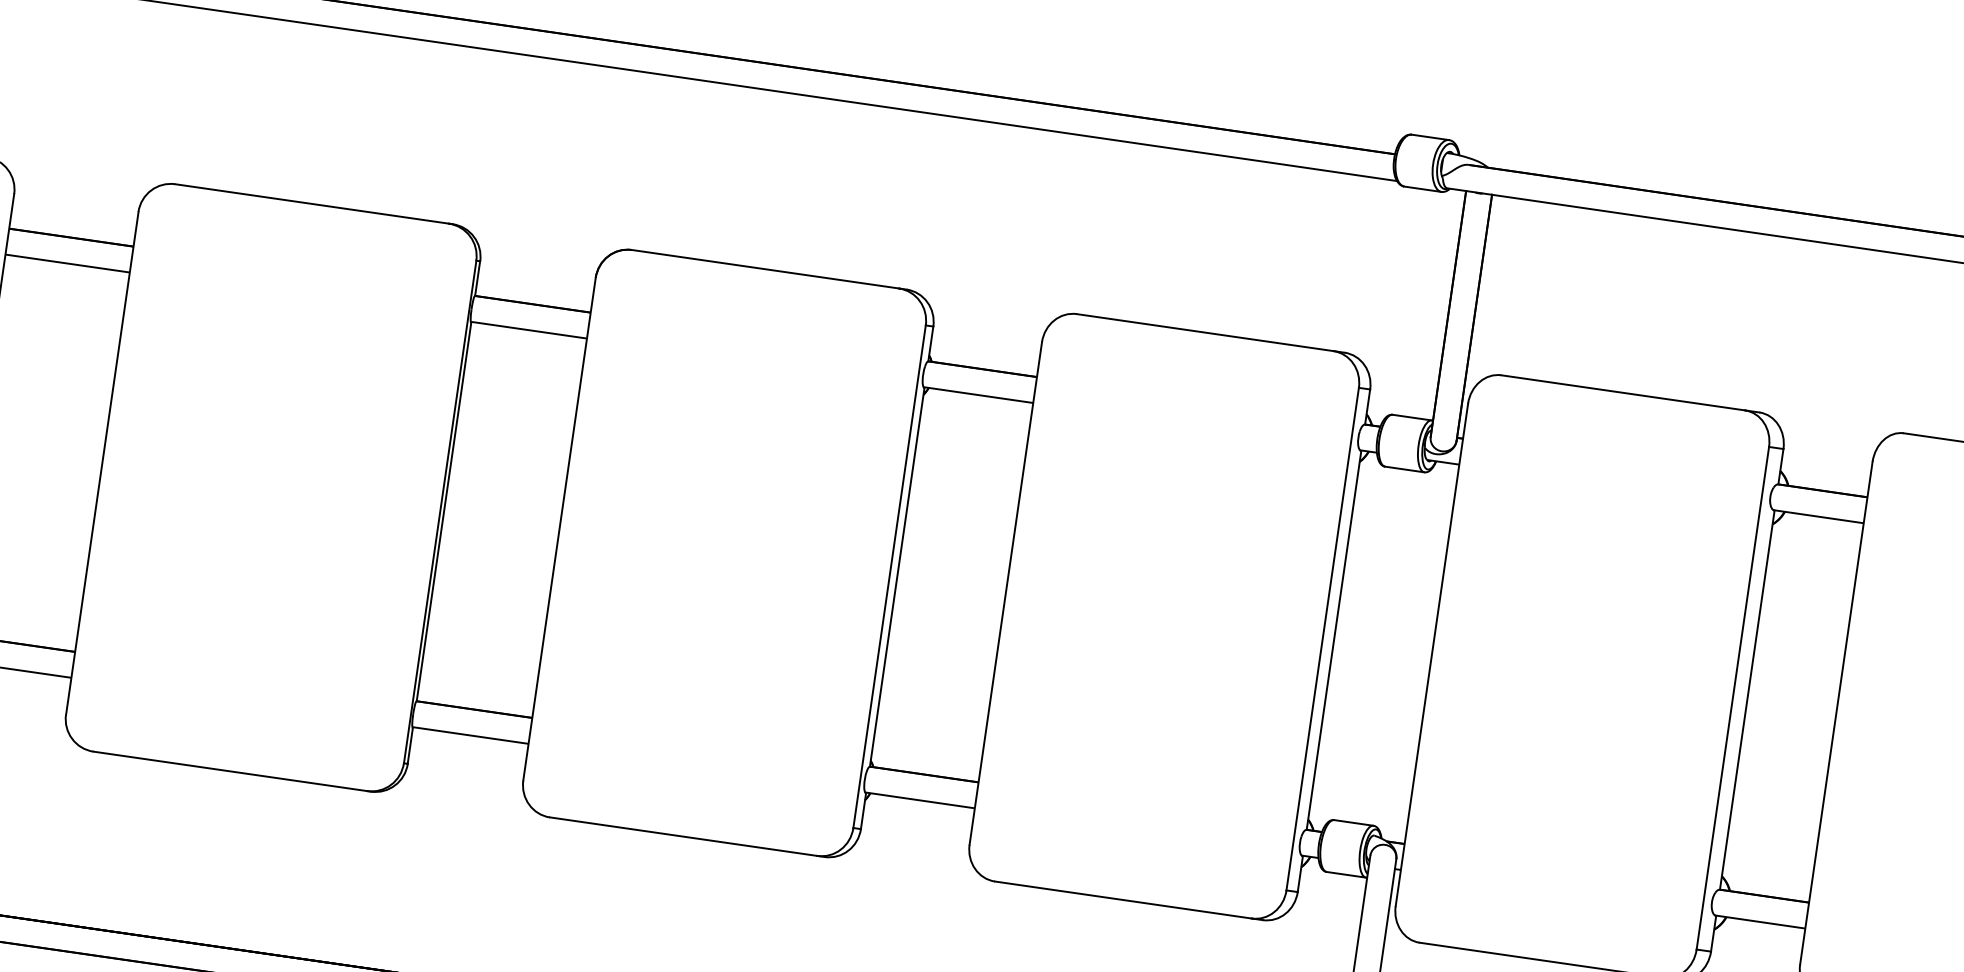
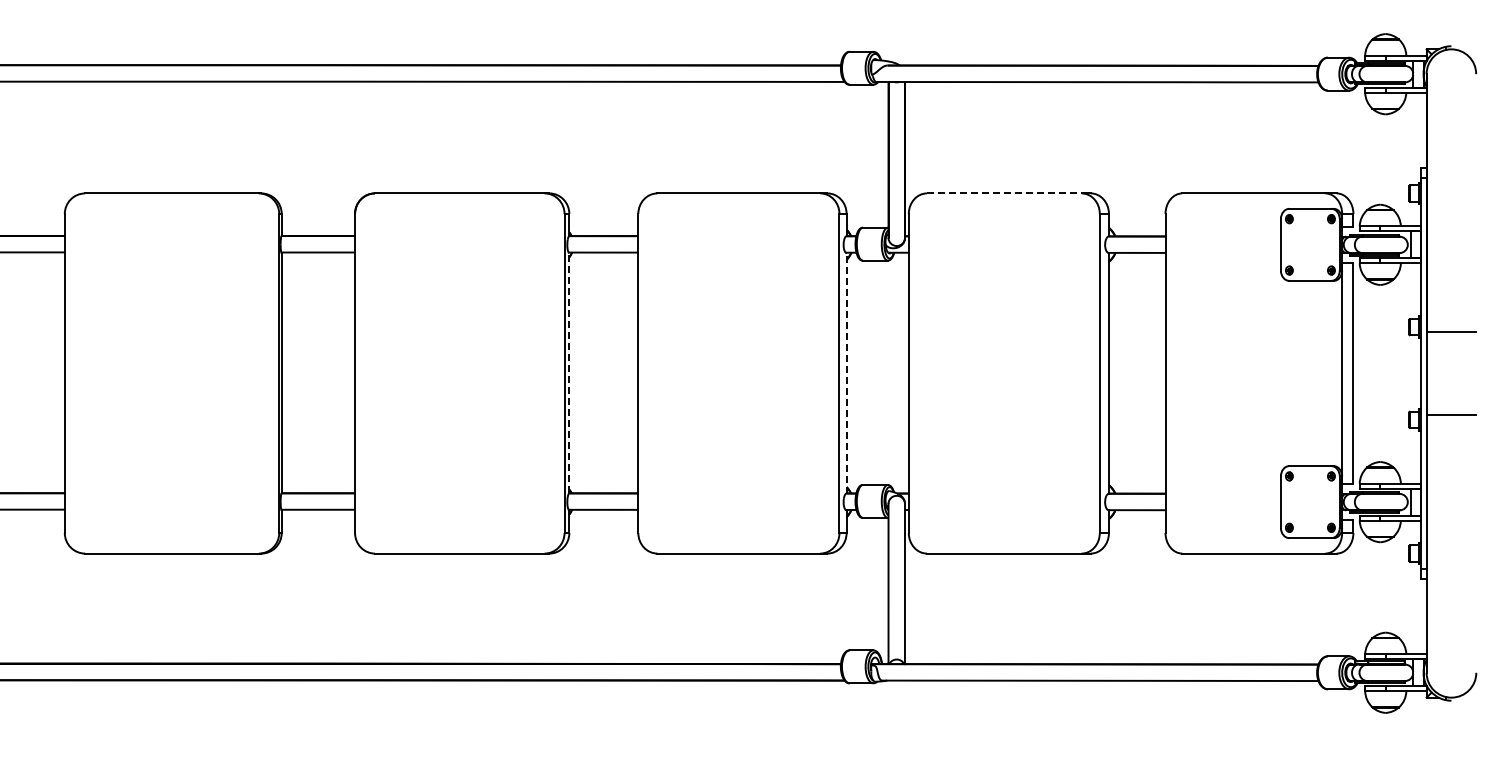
line: (1623, 393) -> (1004, 193), solid -> dashed
line: (897, 576) -> (569, 372), solid -> dashed
line: (1333, 639) -> (846, 372), solid -> dashed

